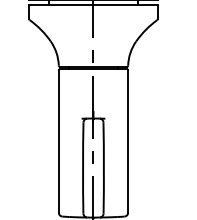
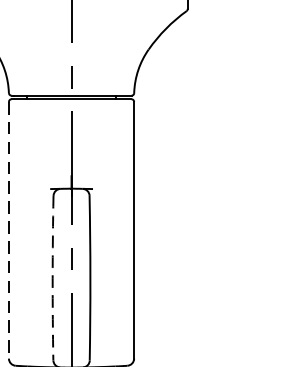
line: (58, 142) -> (8, 232), solid -> dashed
arc: (83, 168) -> (53, 278), solid -> dashed

